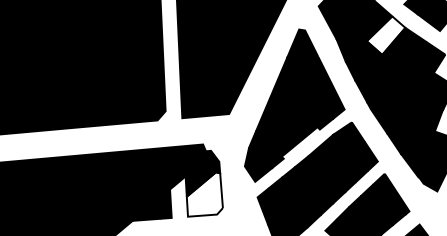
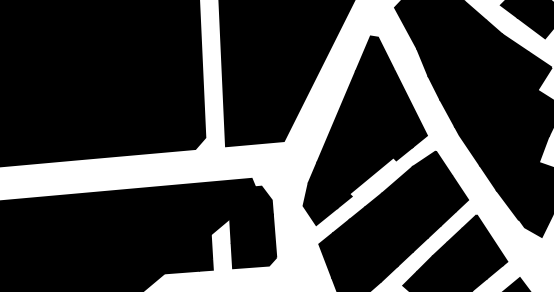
fill: (386, 35) -> (478, 43), added
fill: (204, 194) -> (253, 240), added

